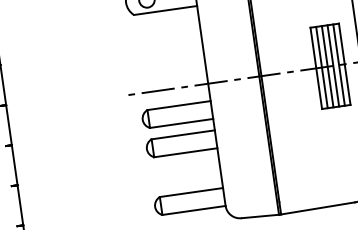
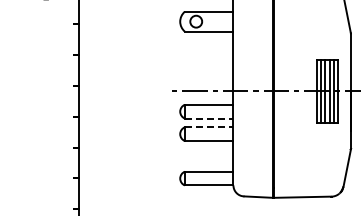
line: (182, 123) -> (209, 118), solid -> dashed
line: (183, 135) -> (209, 127), solid -> dashed

